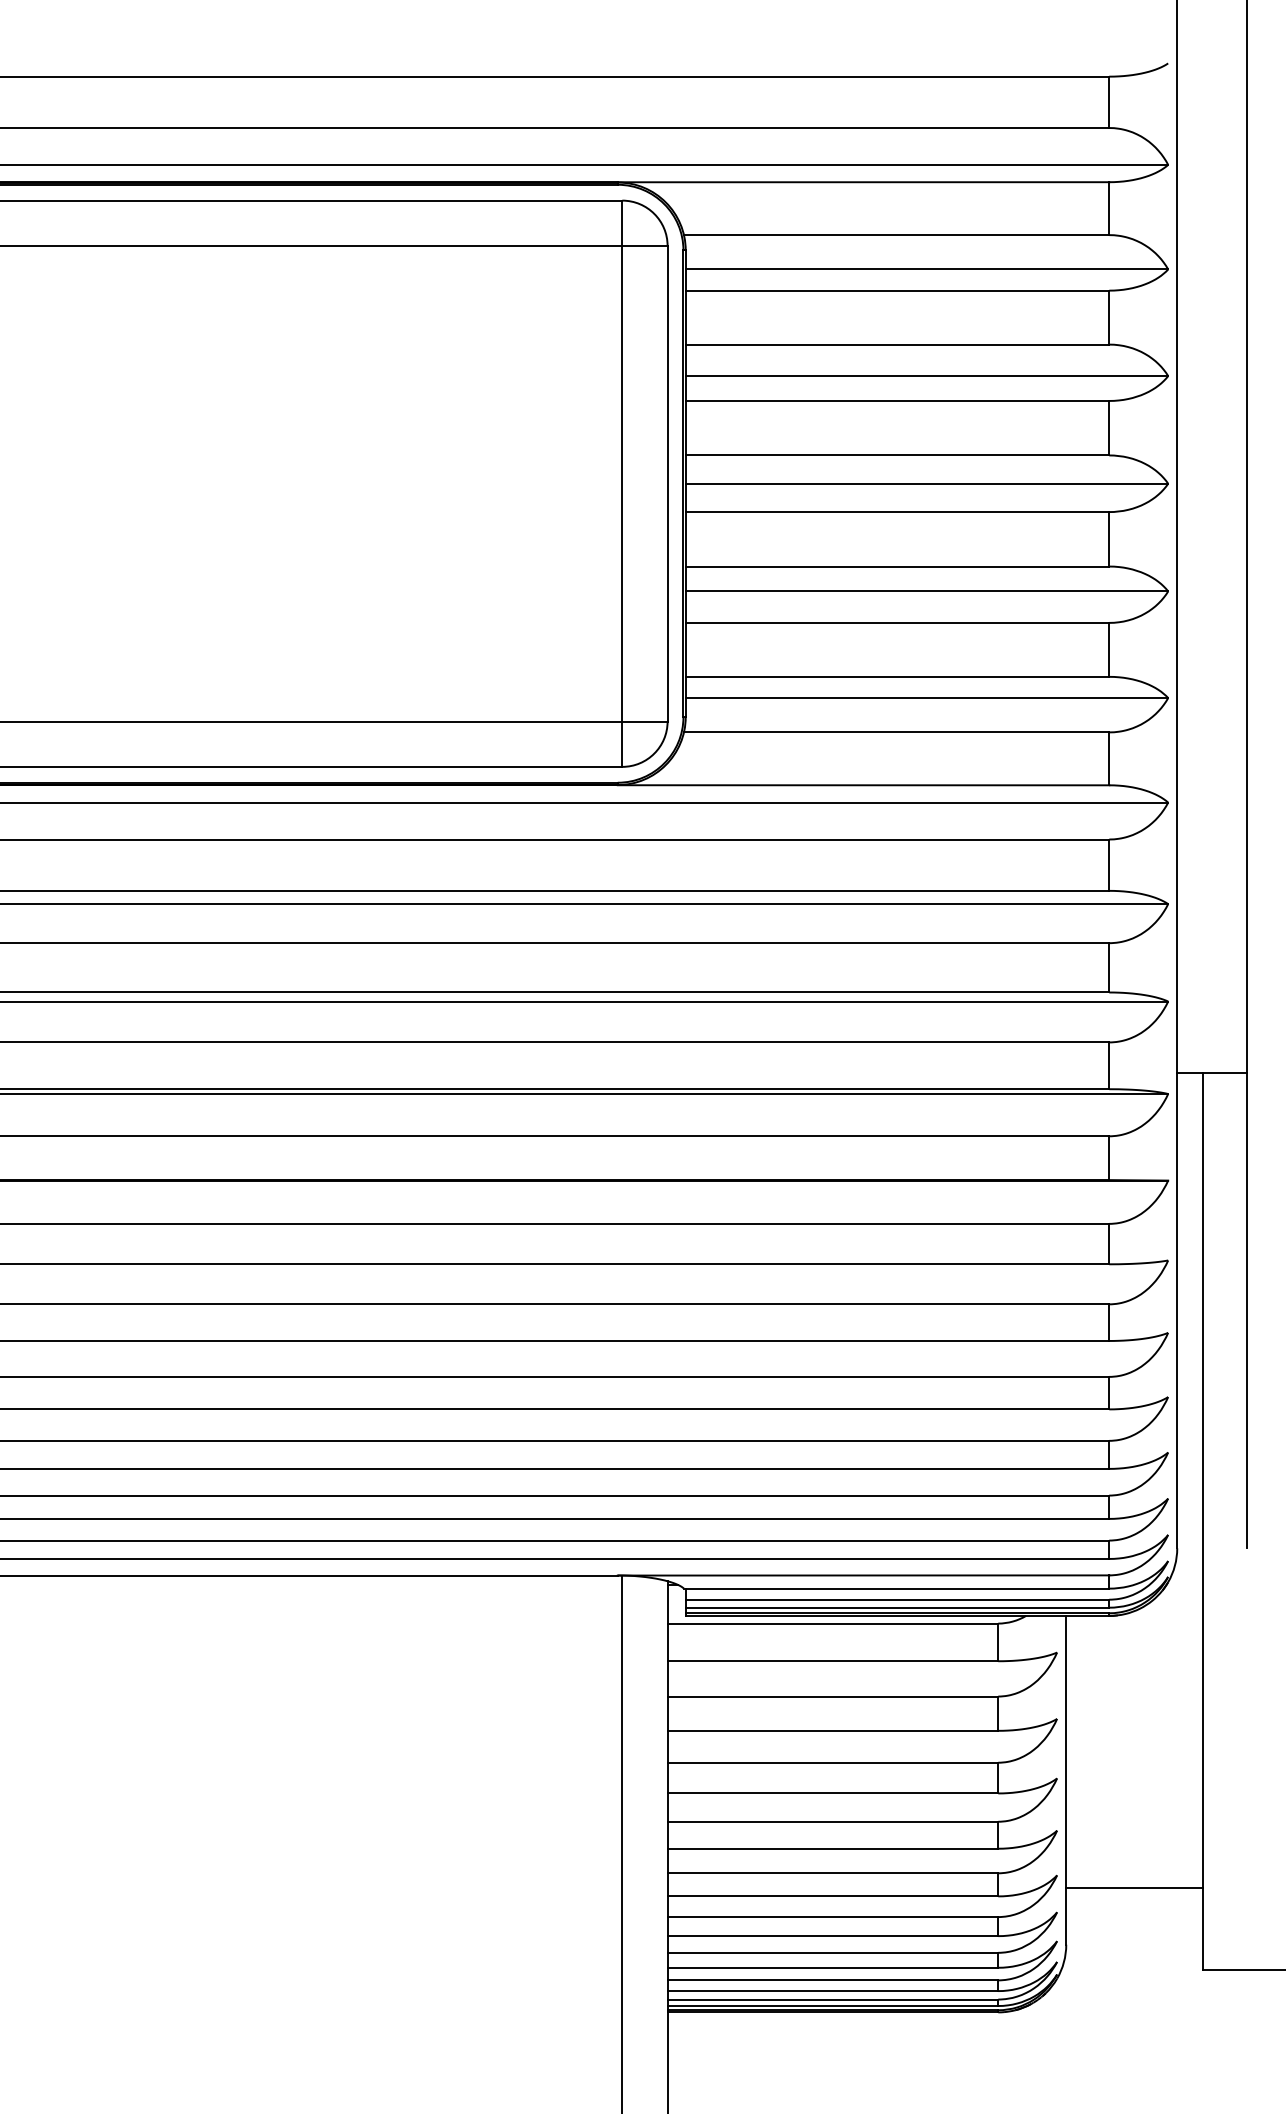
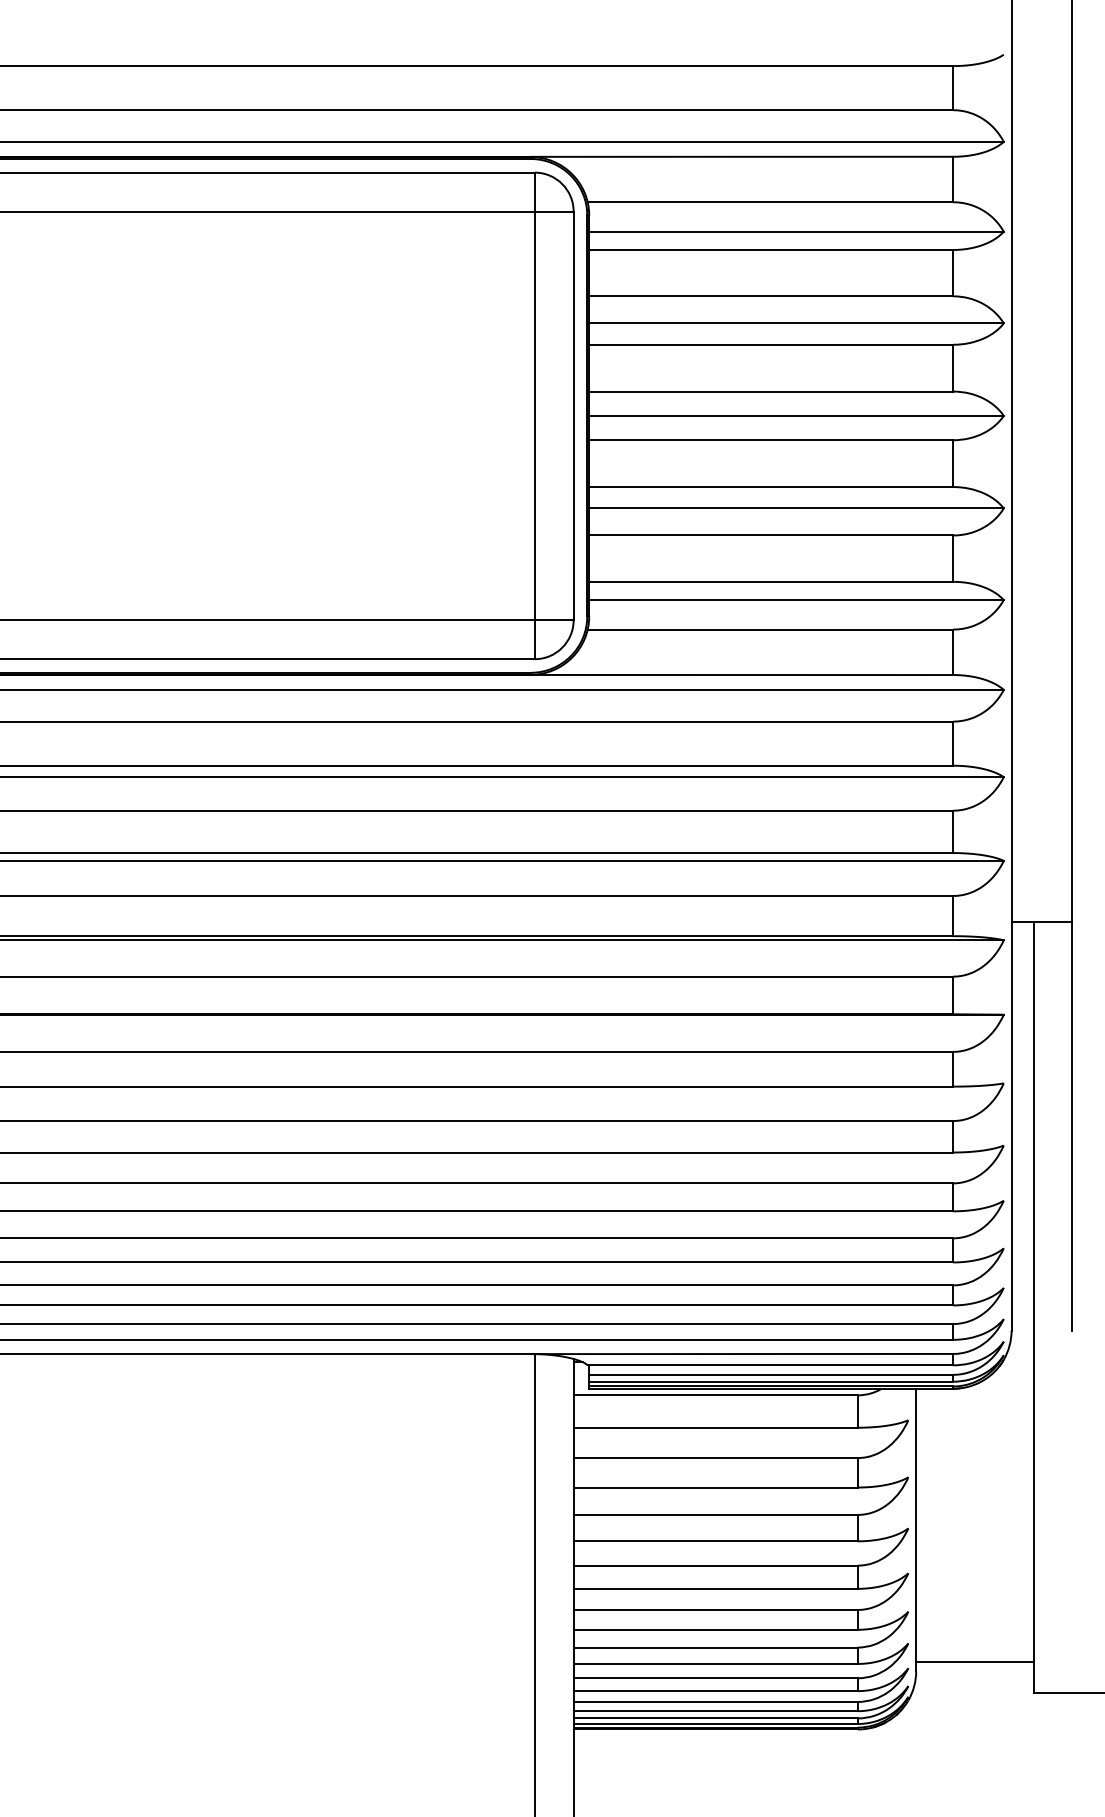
line: (1134, 1888) -> (974, 1661), moved

